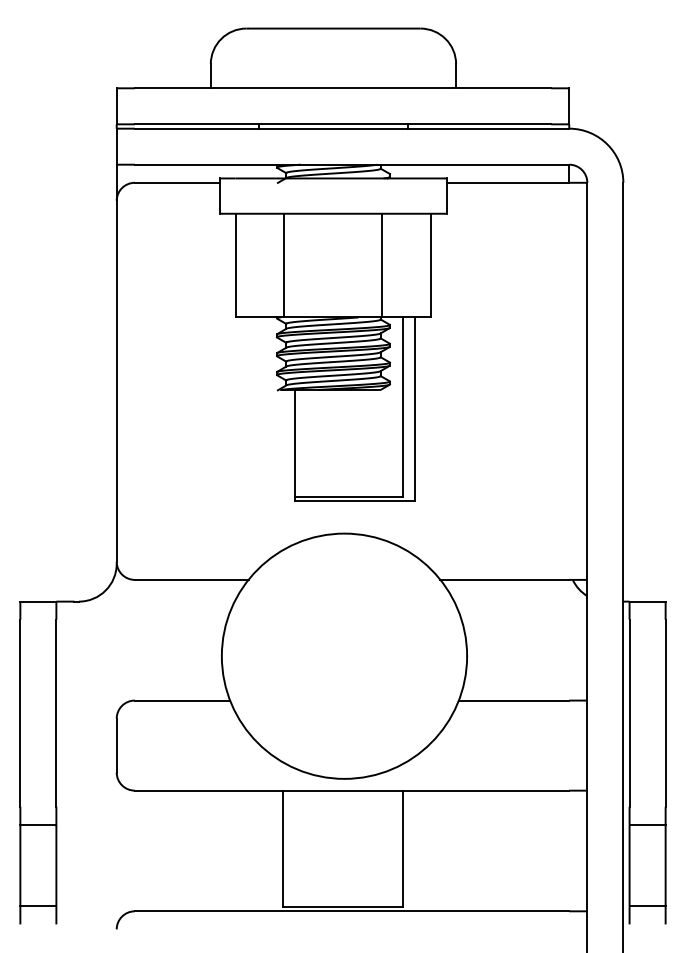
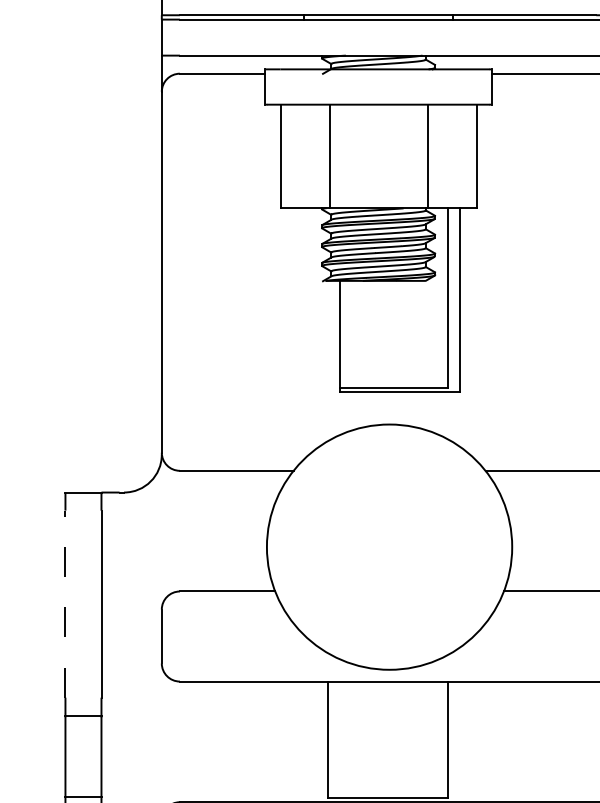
line: (20, 713) -> (65, 604), solid -> dashed

